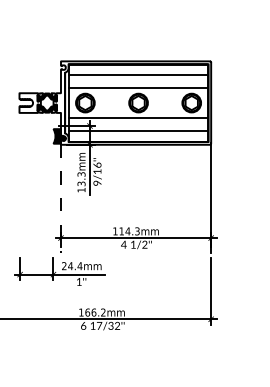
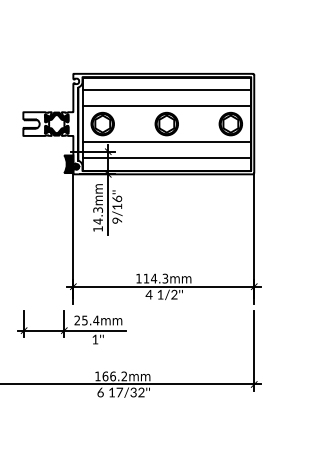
text: (81, 183) -> (98, 221), 13.3mm -> 14.3mm
line: (61, 198) -> (73, 239), dashed -> solid
text: (70, 266) -> (84, 320), 24.4mm -> 25.4mm

